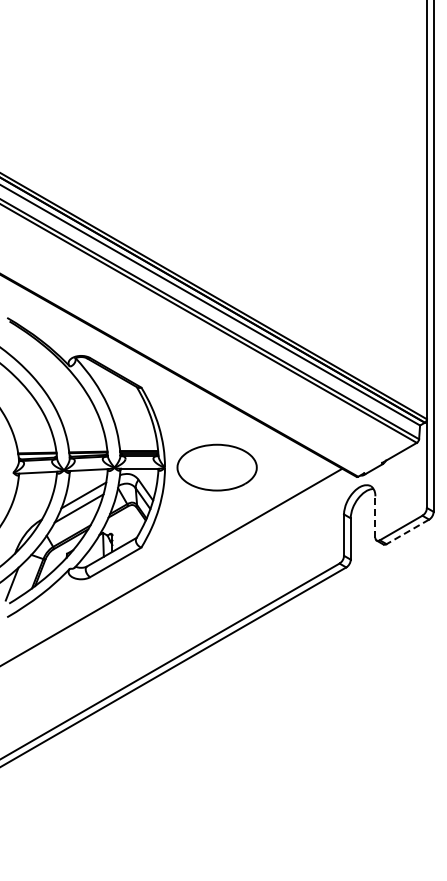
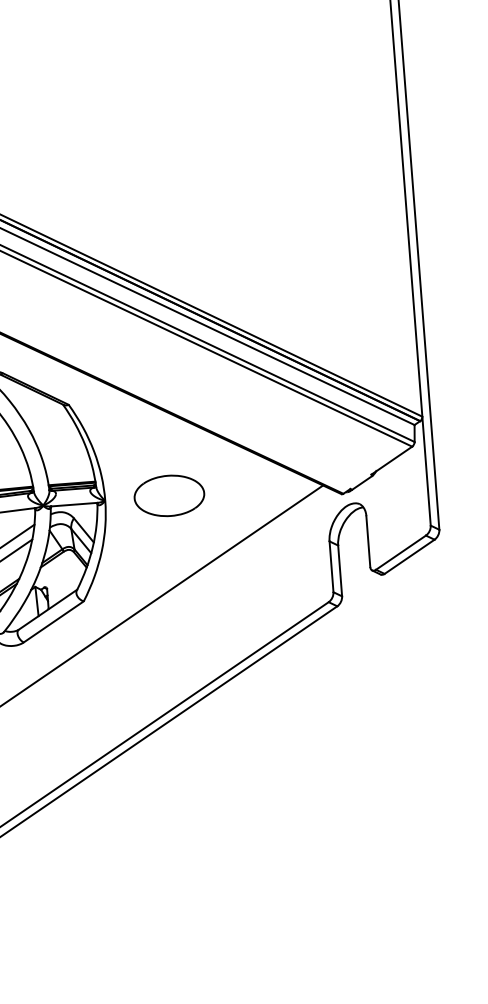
part: (217, 467) -> (169, 495), size x0.71
line: (375, 517) -> (368, 542), dashed -> solid
line: (407, 531) -> (409, 556), dashed -> solid

